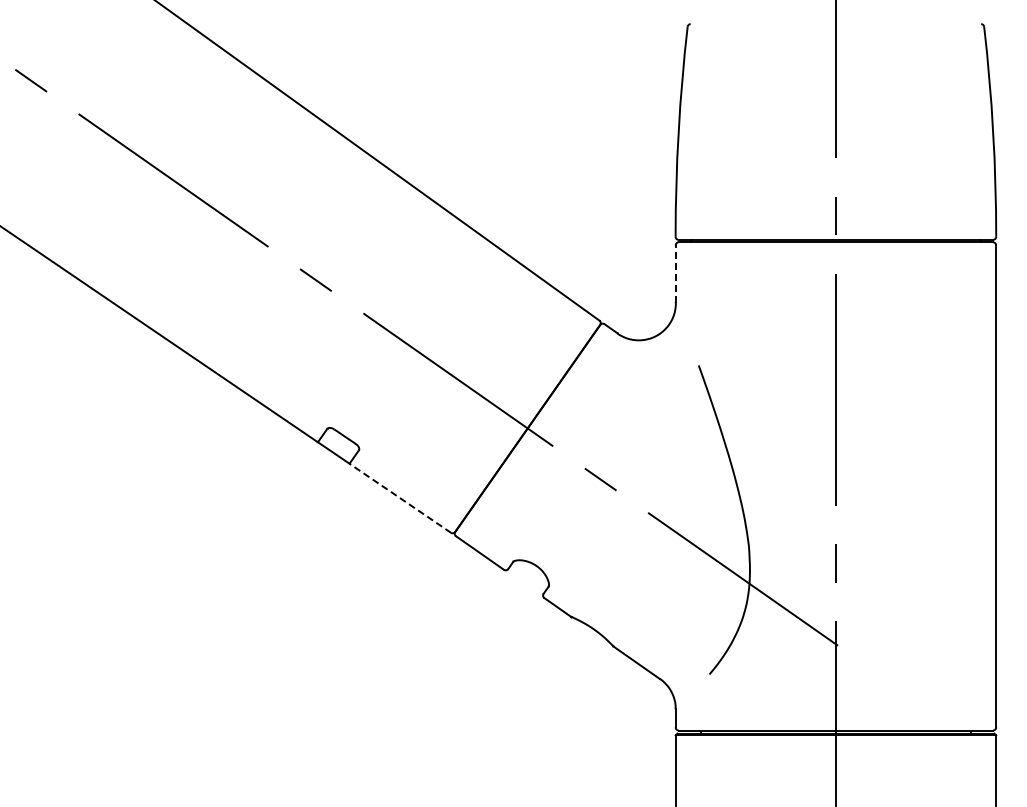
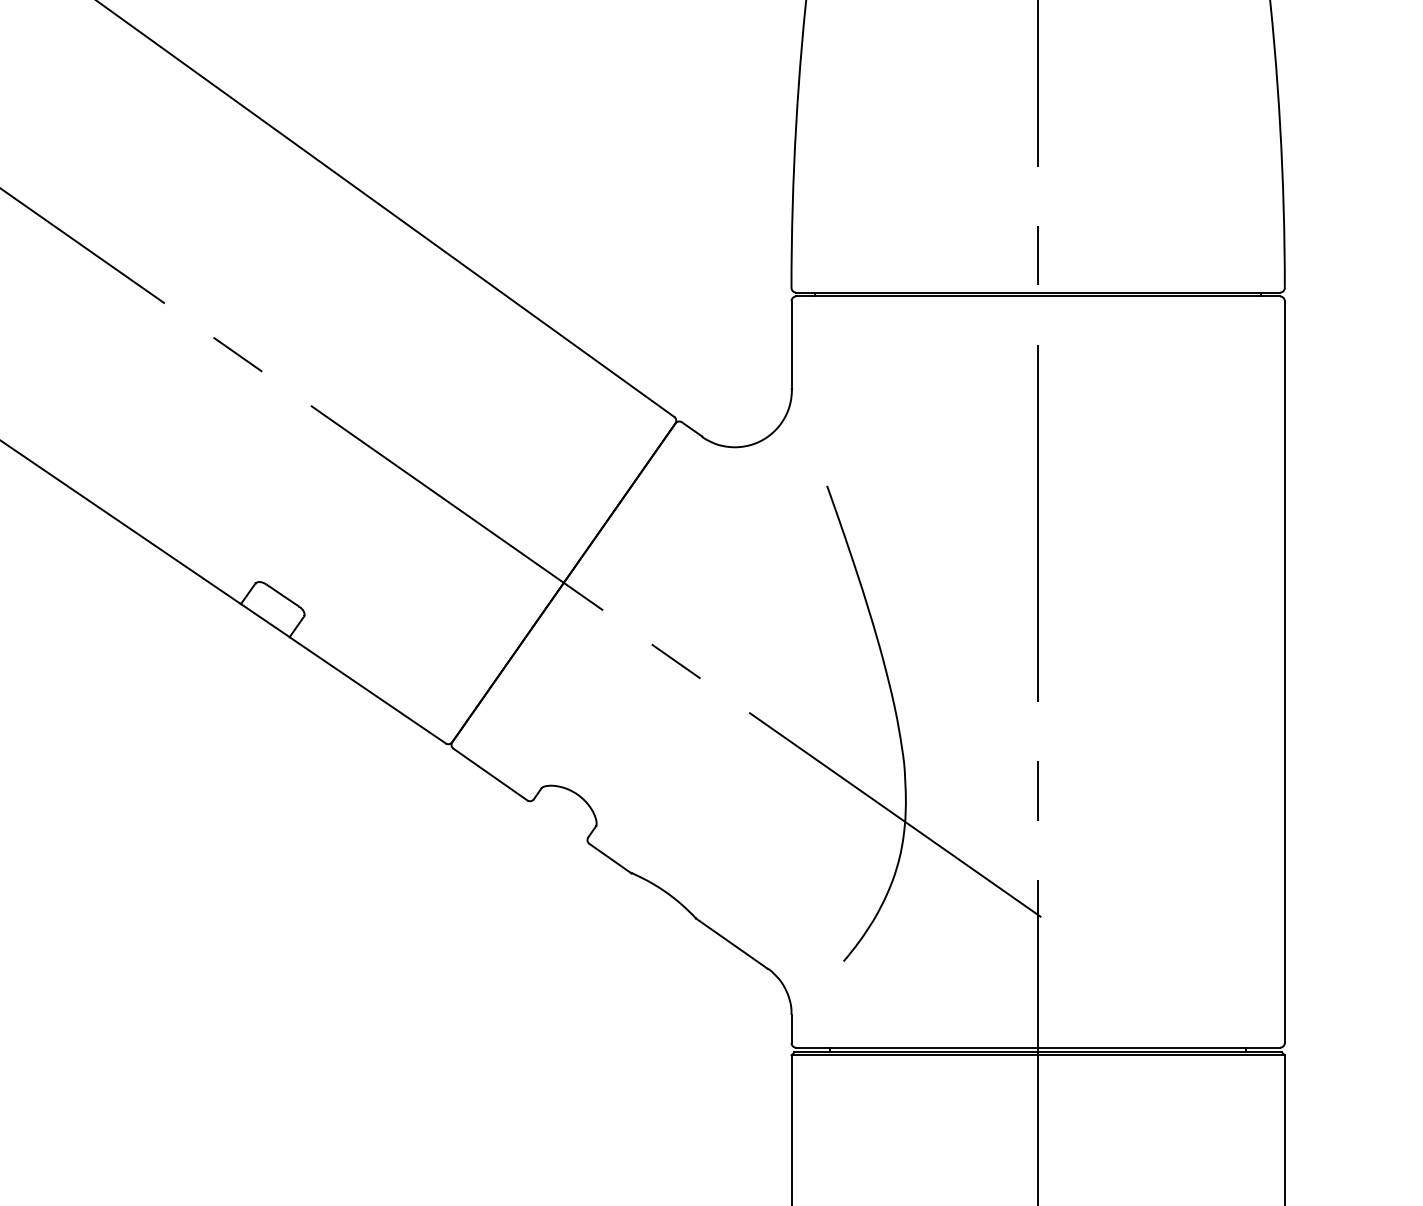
line: (675, 274) -> (791, 345), dashed -> solid
line: (399, 498) -> (366, 690), dashed -> solid

